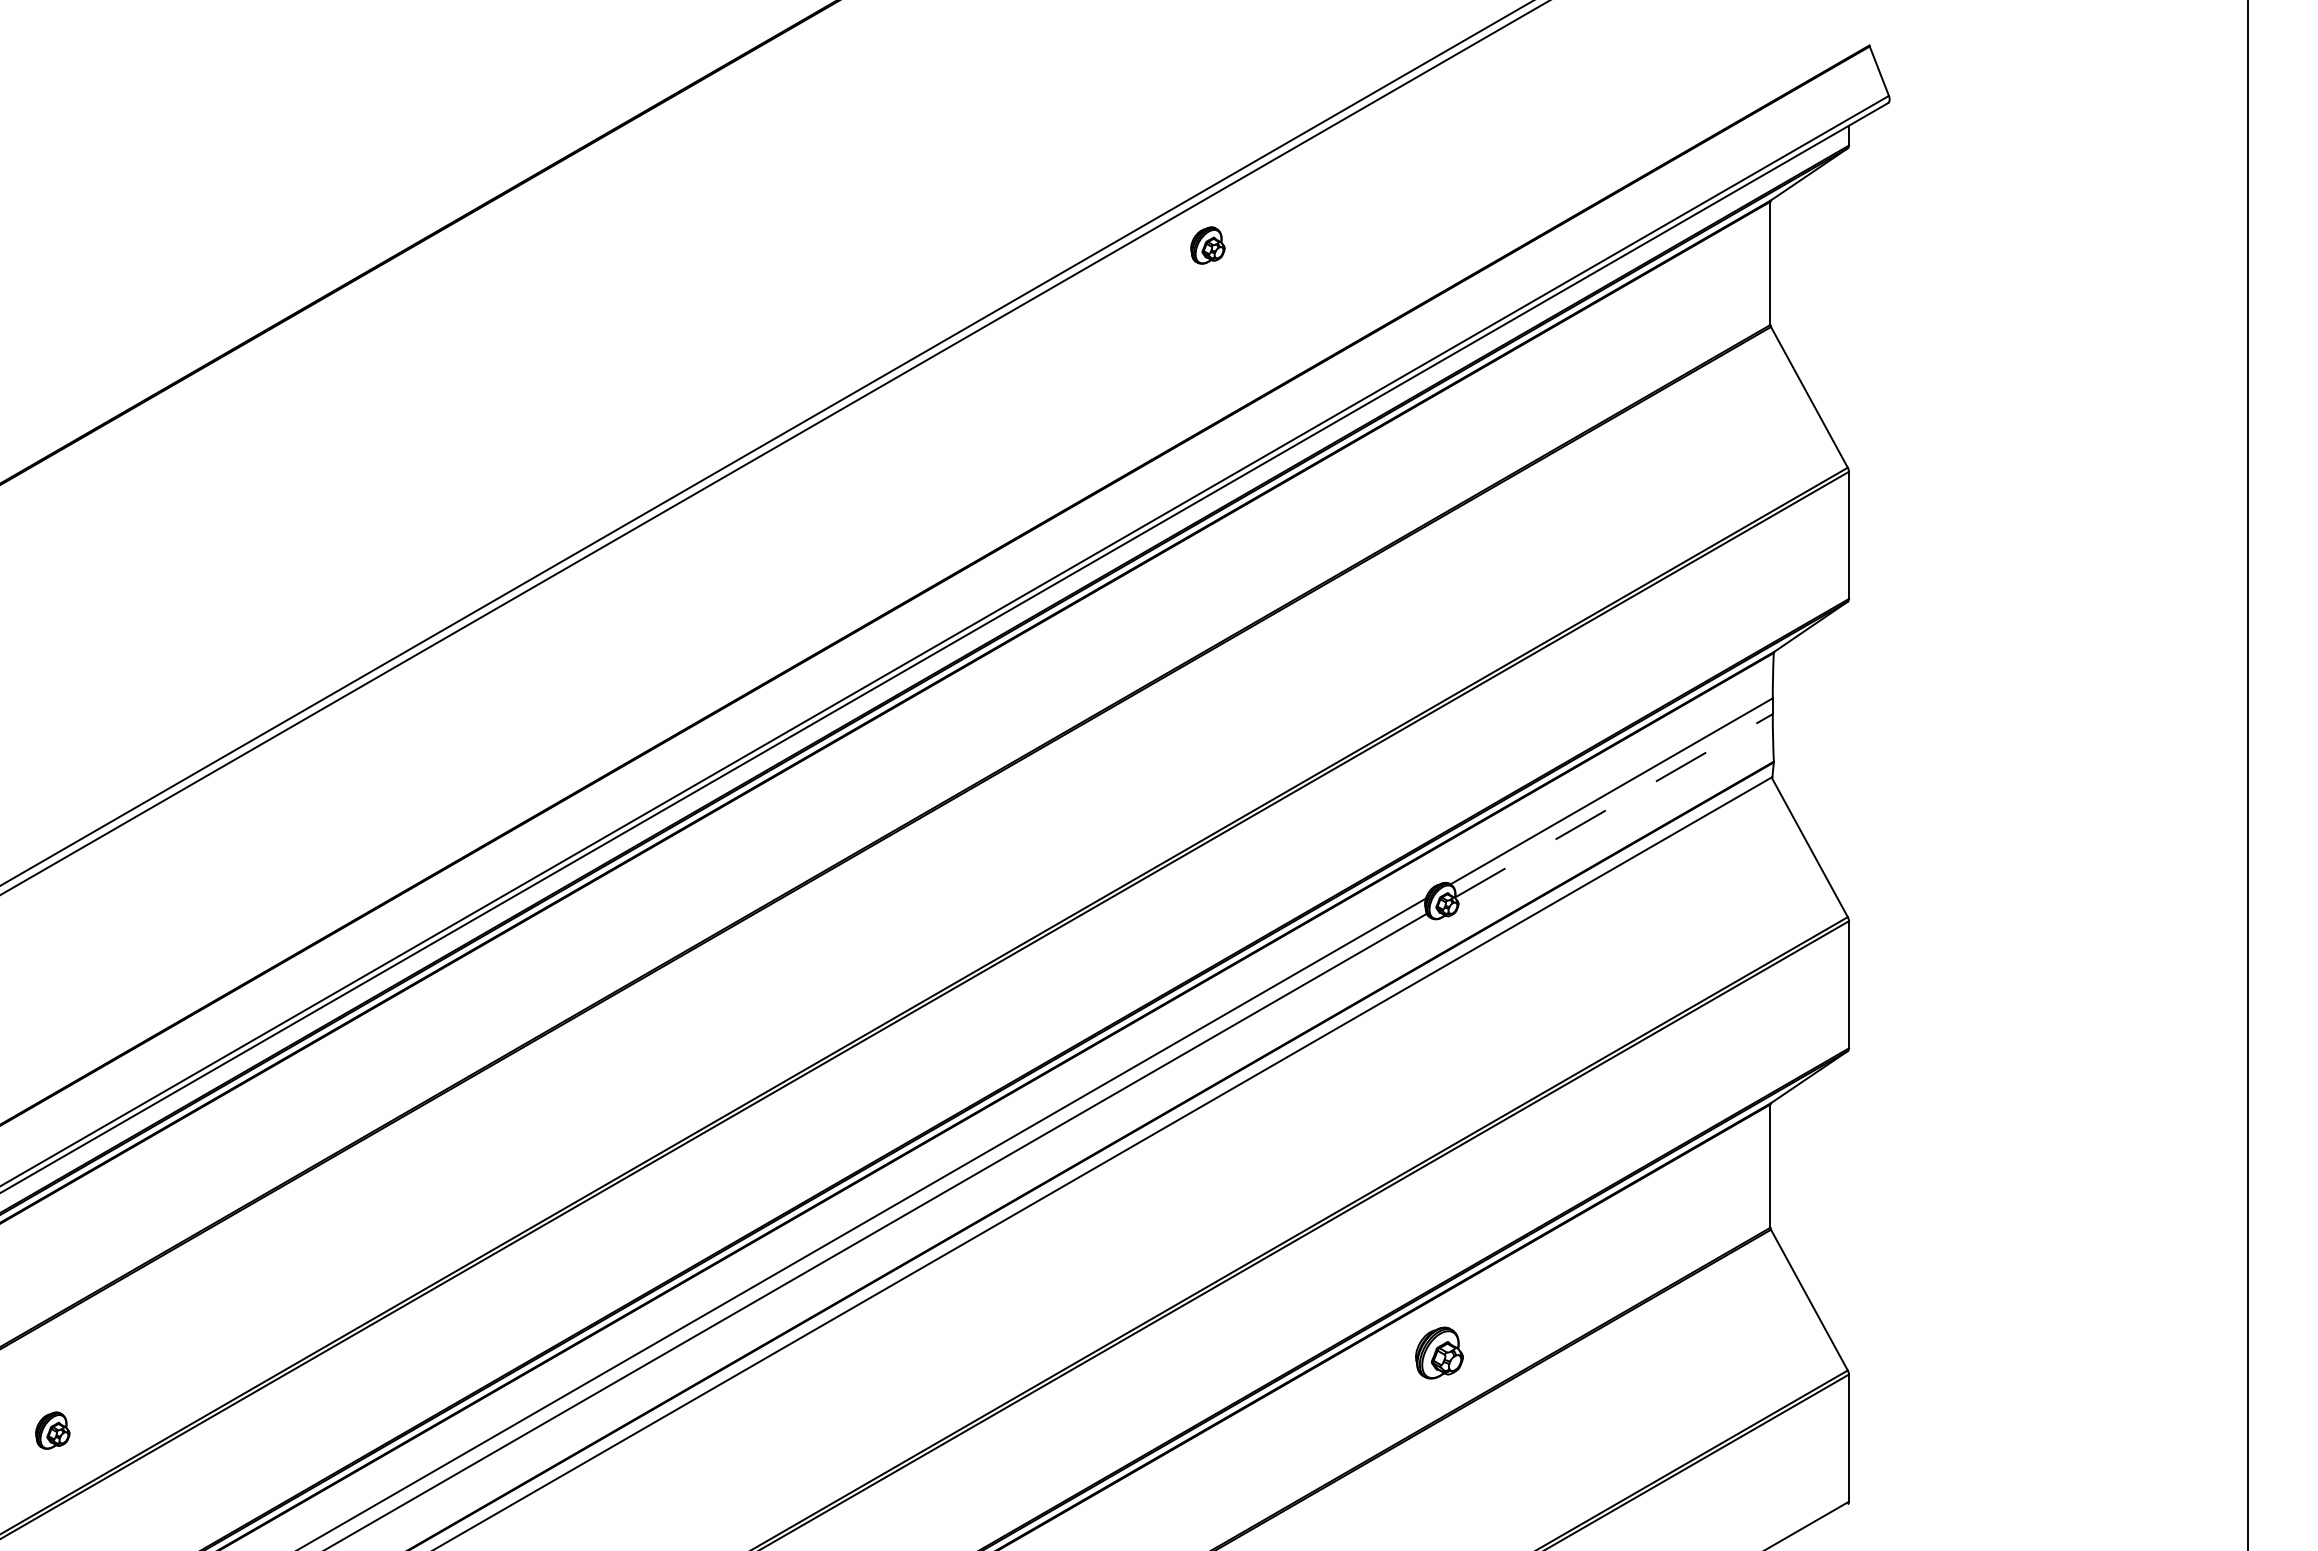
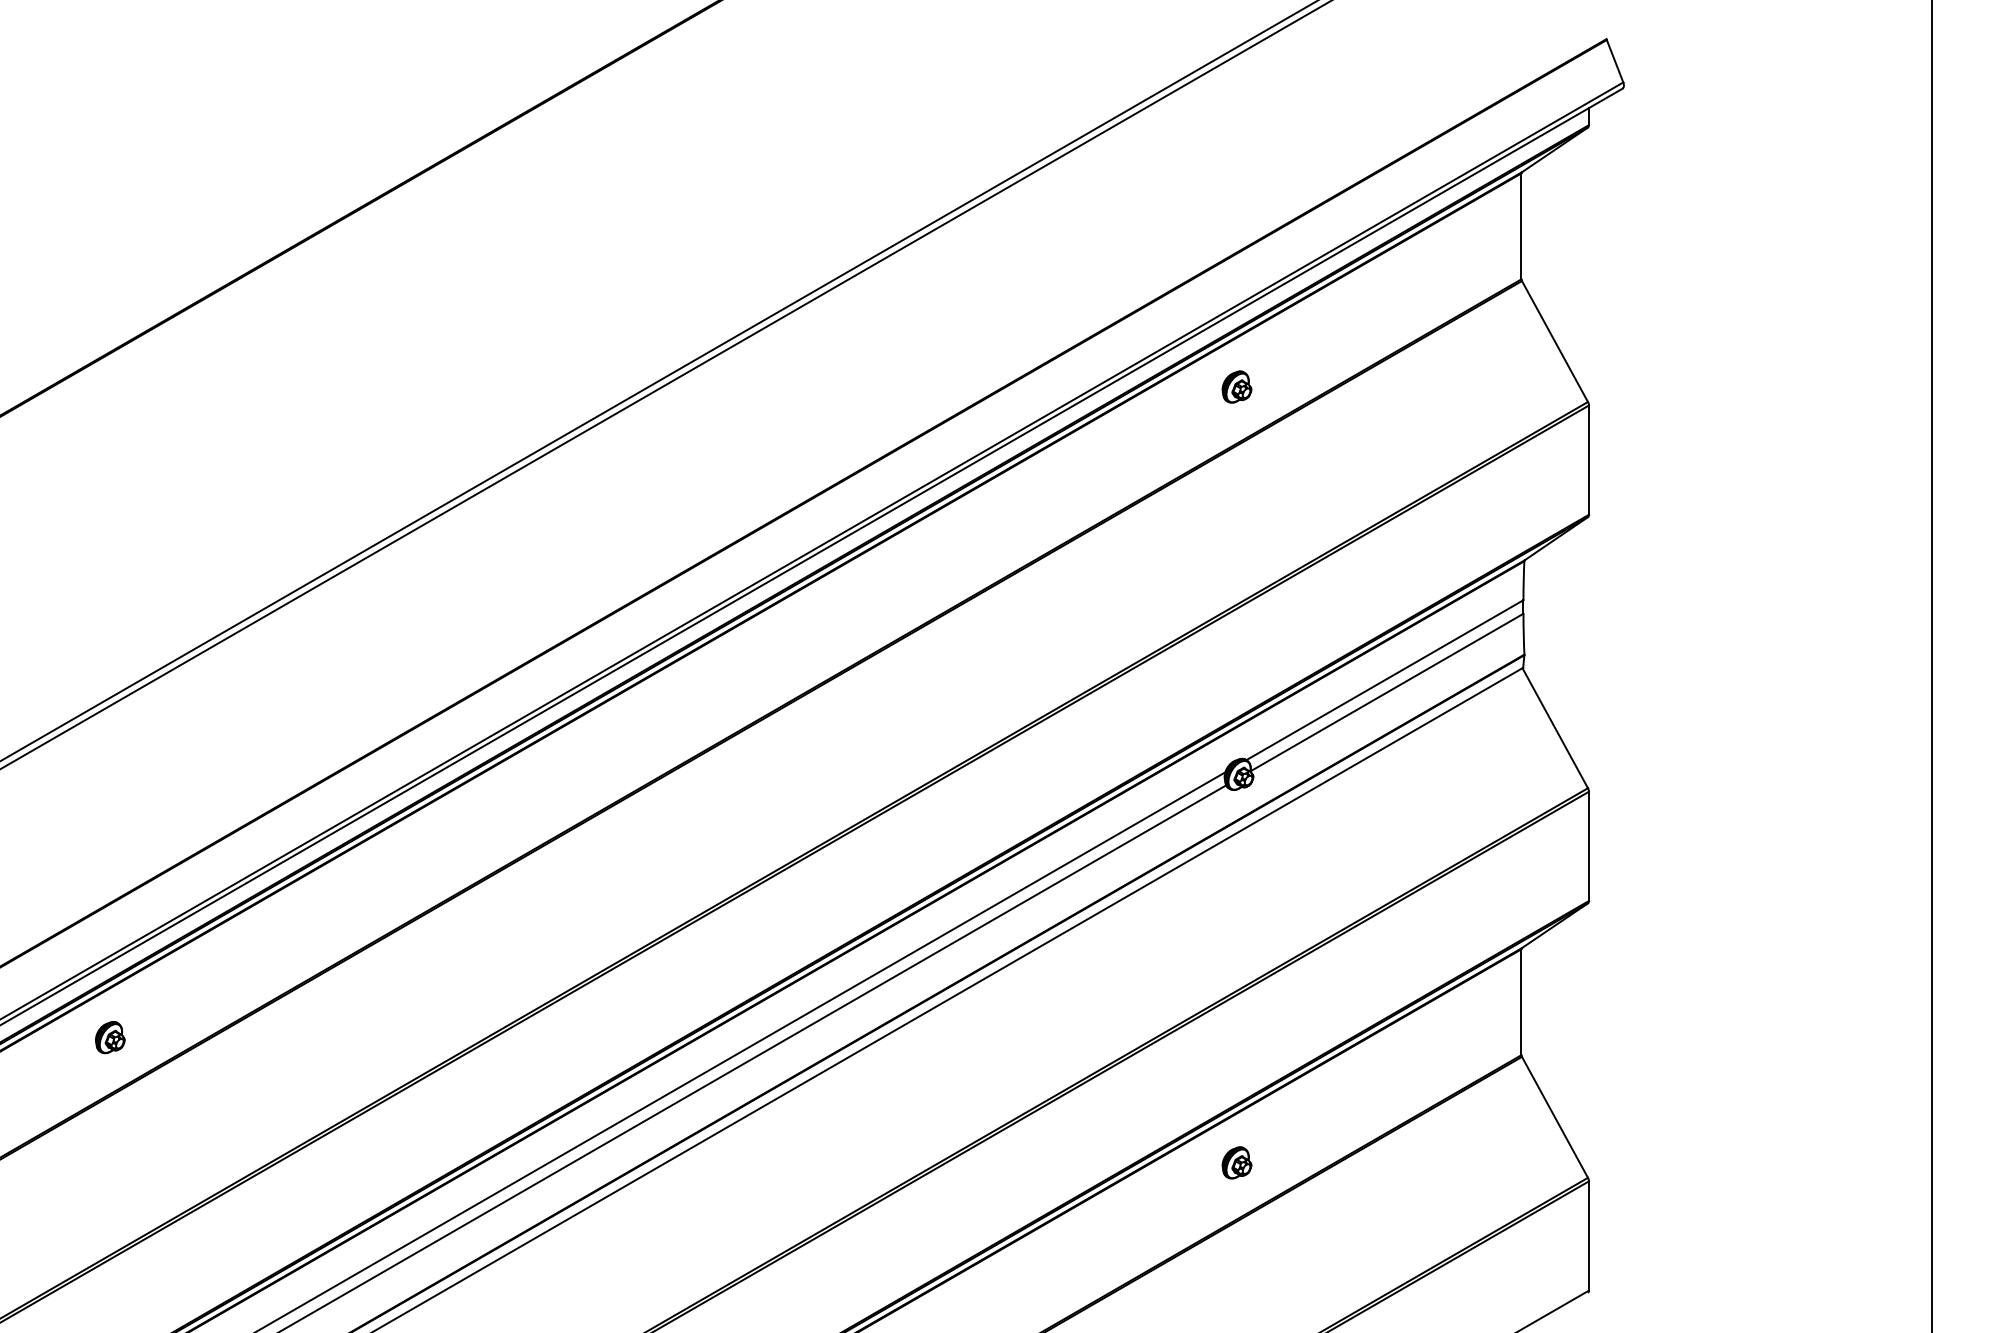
part: (1207, 244) -> (1236, 386), moved
line: (1614, 805) -> (1387, 692), dashed -> solid
part: (1438, 1352) -> (1236, 1162), size x0.71
part: (52, 1430) -> (110, 1037), moved

